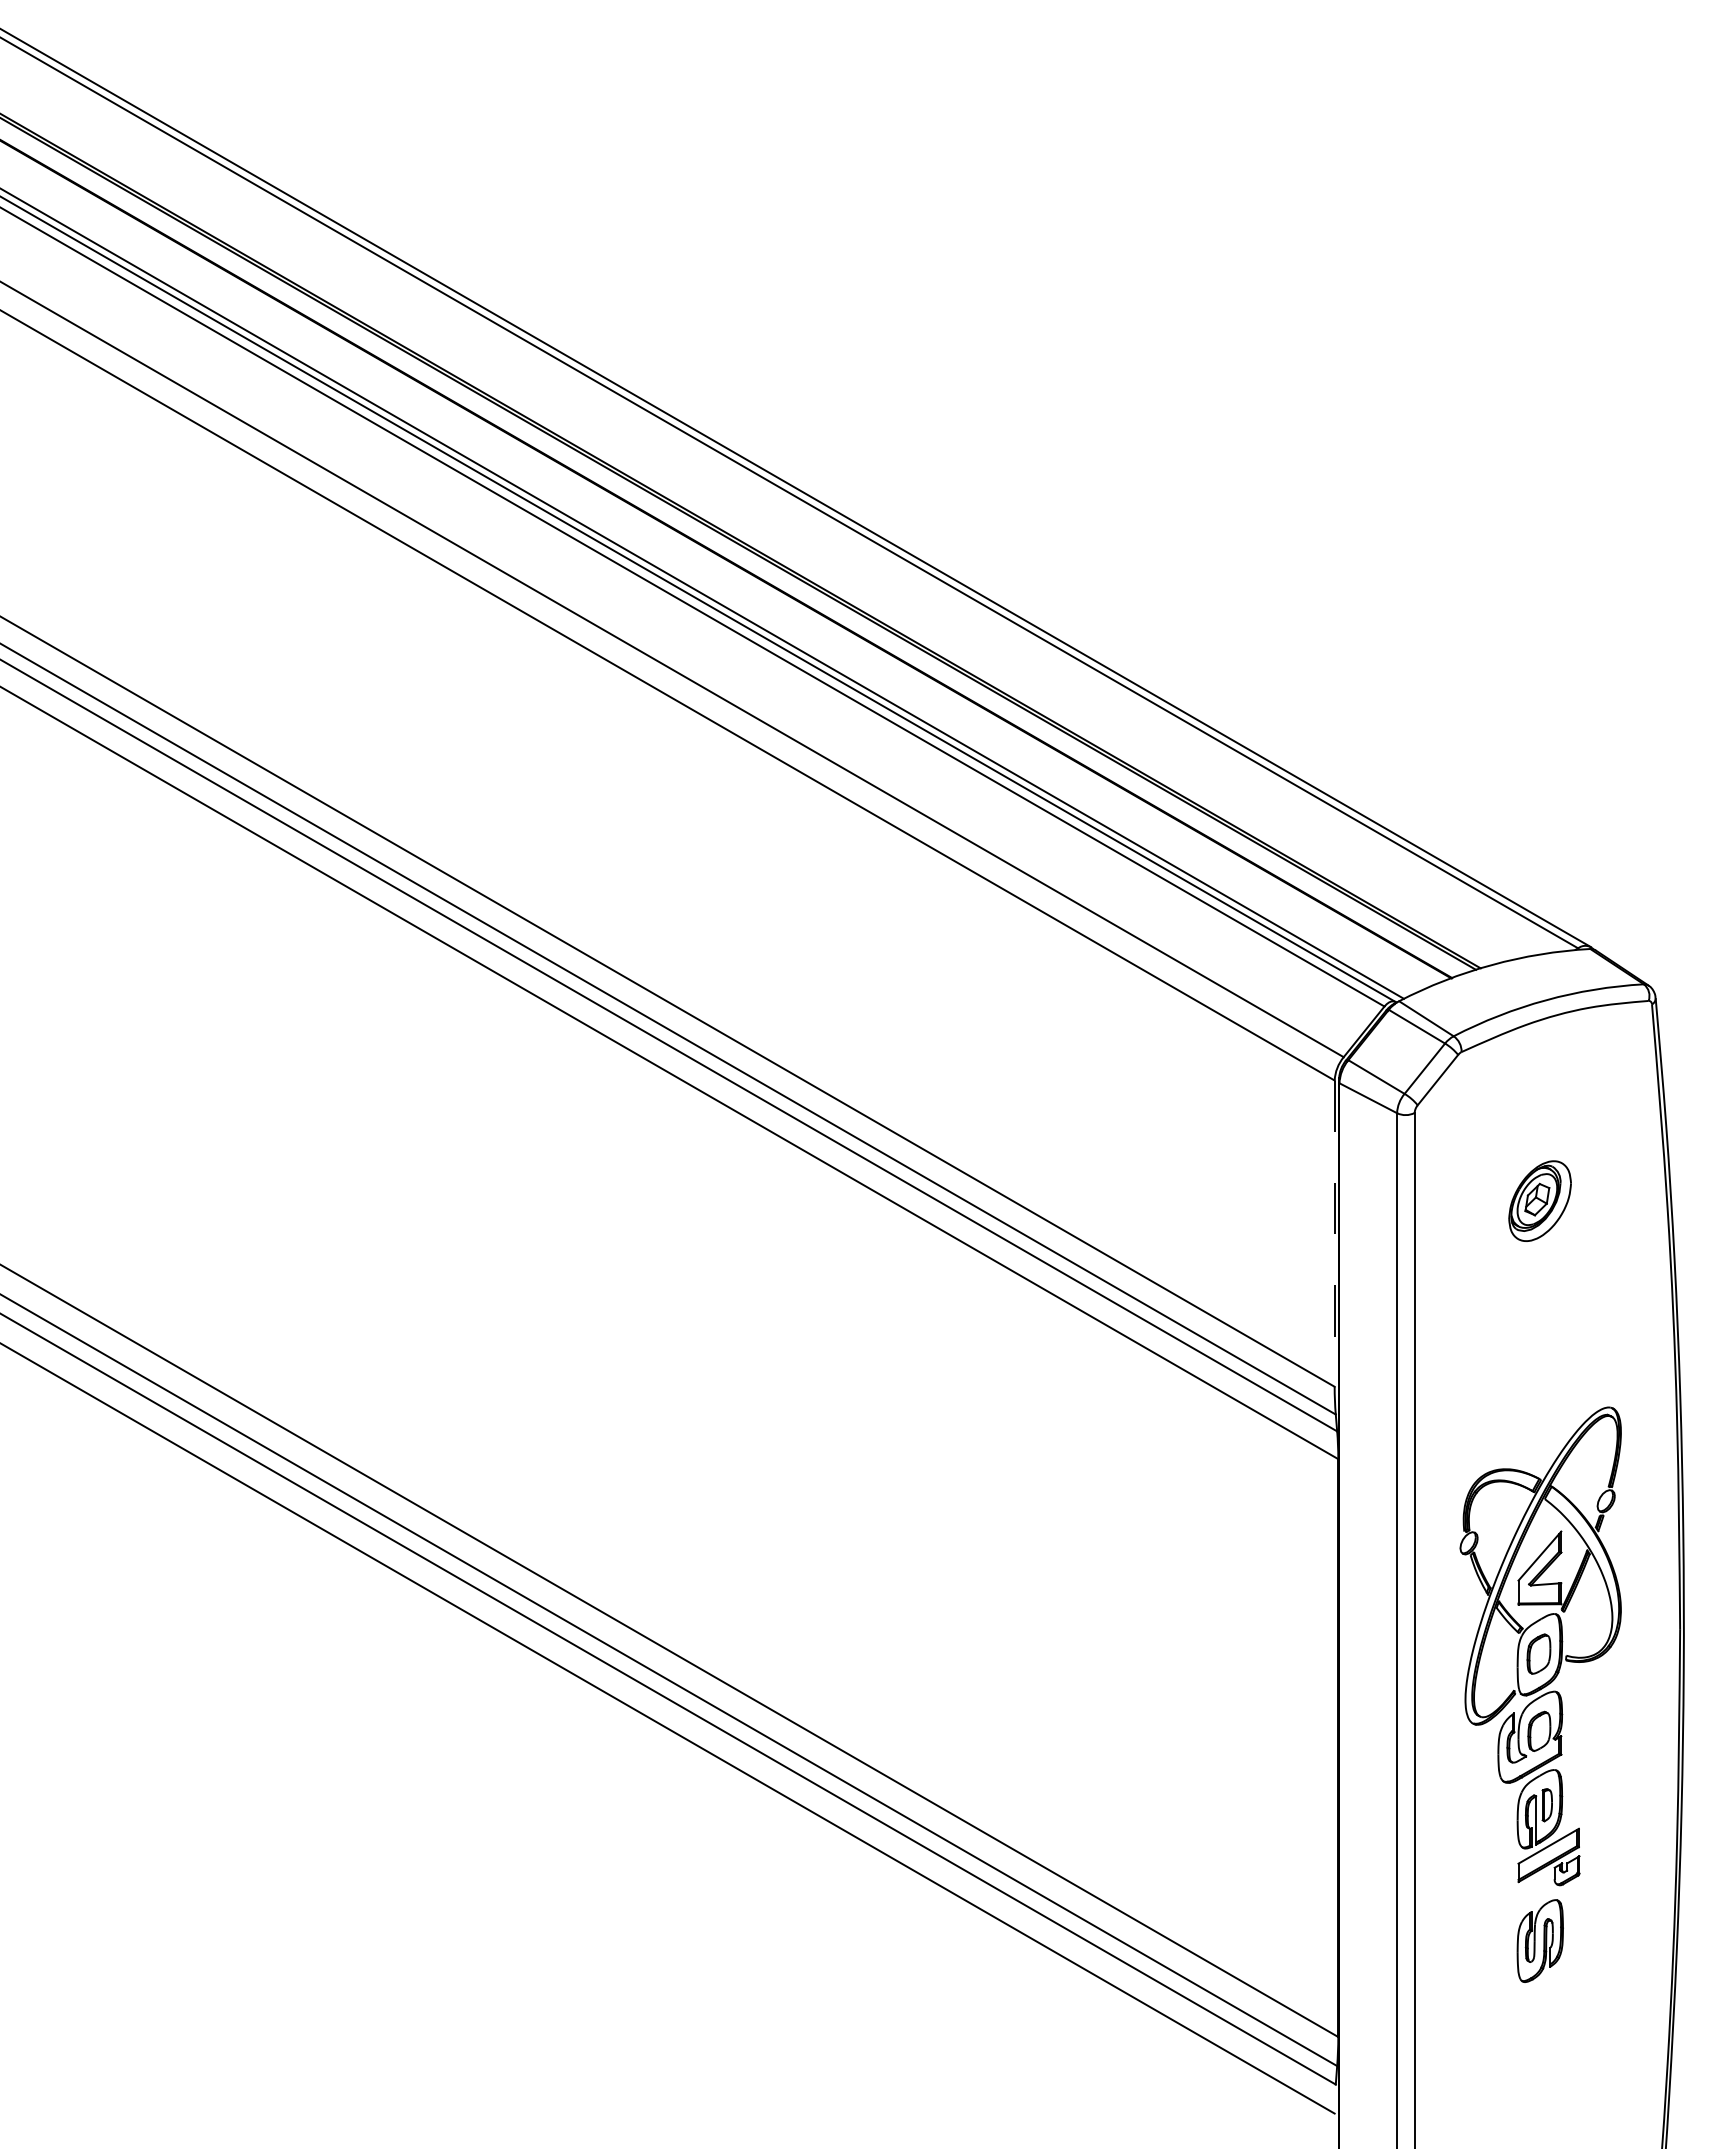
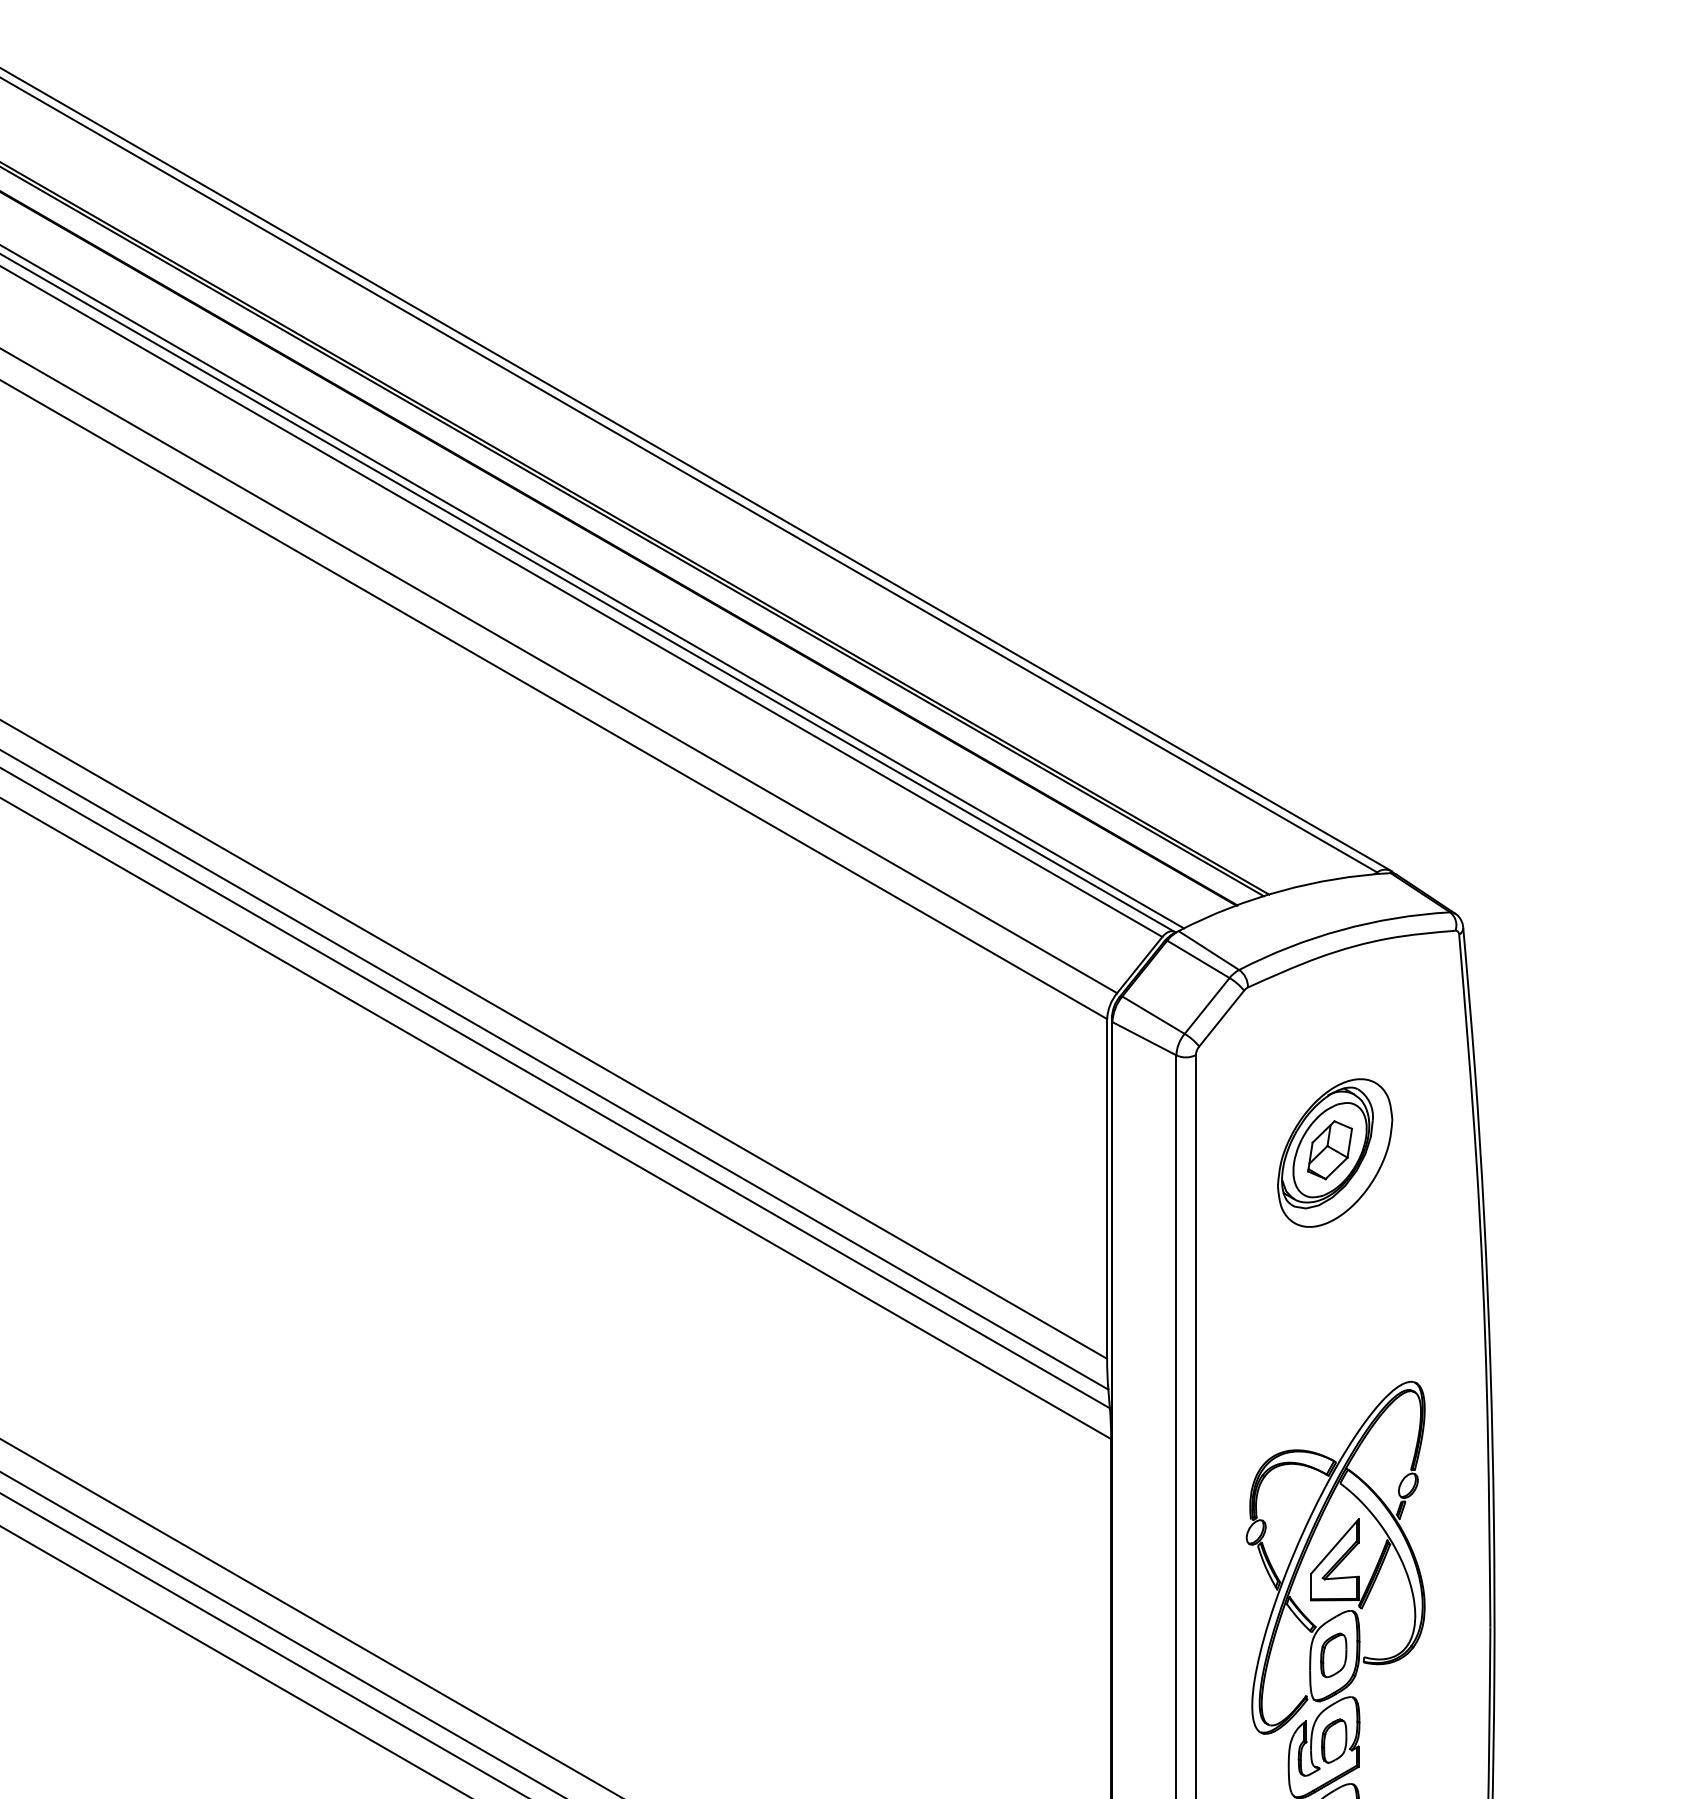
part: (1539, 1200) -> (1334, 1152), size x1.67
line: (1334, 1234) -> (1106, 1189), dashed -> solid

